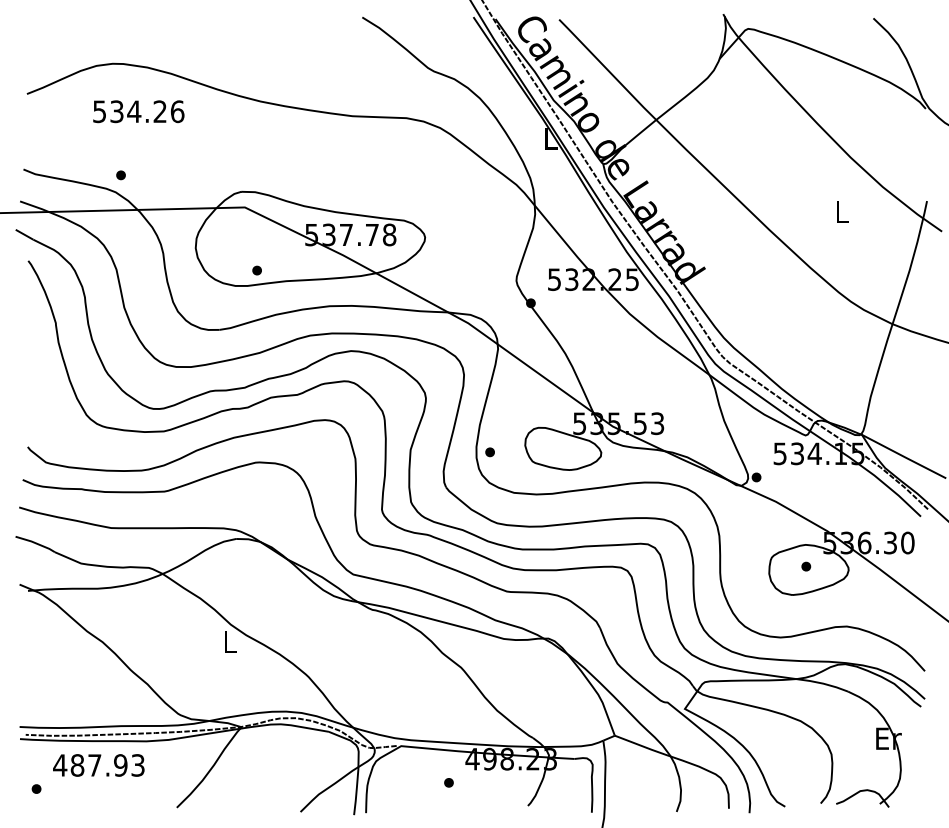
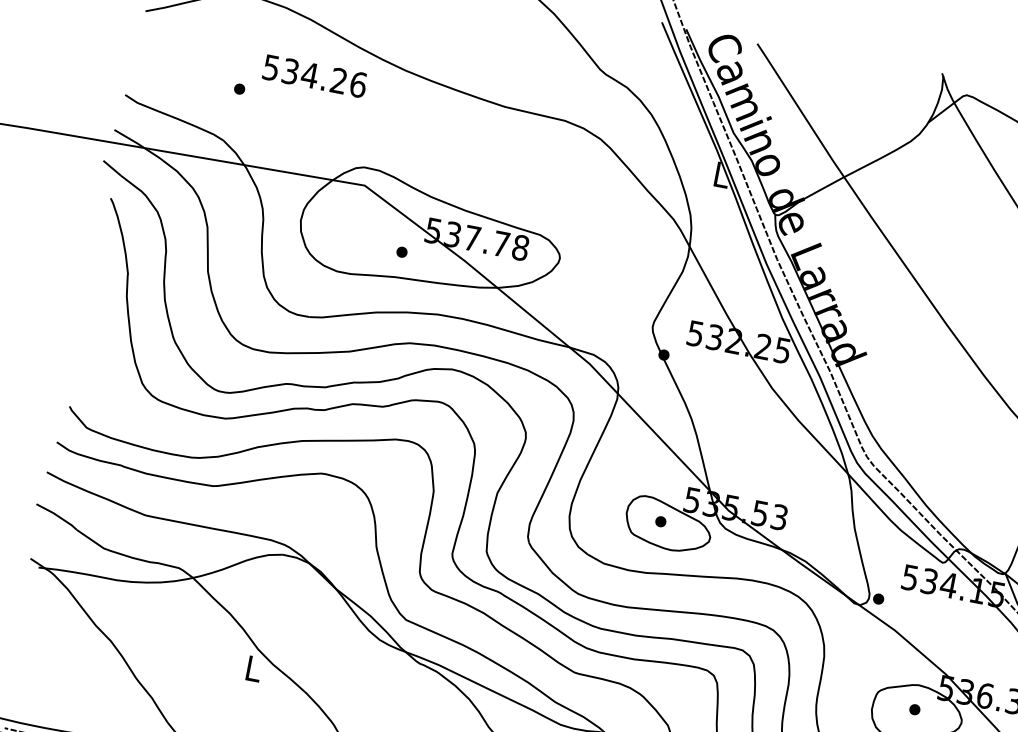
text: (138, 111) -> (314, 76), moved
part: (120, 175) -> (238, 89), moved
part: (256, 270) -> (401, 251), moved
part: (489, 452) -> (660, 521), moved

